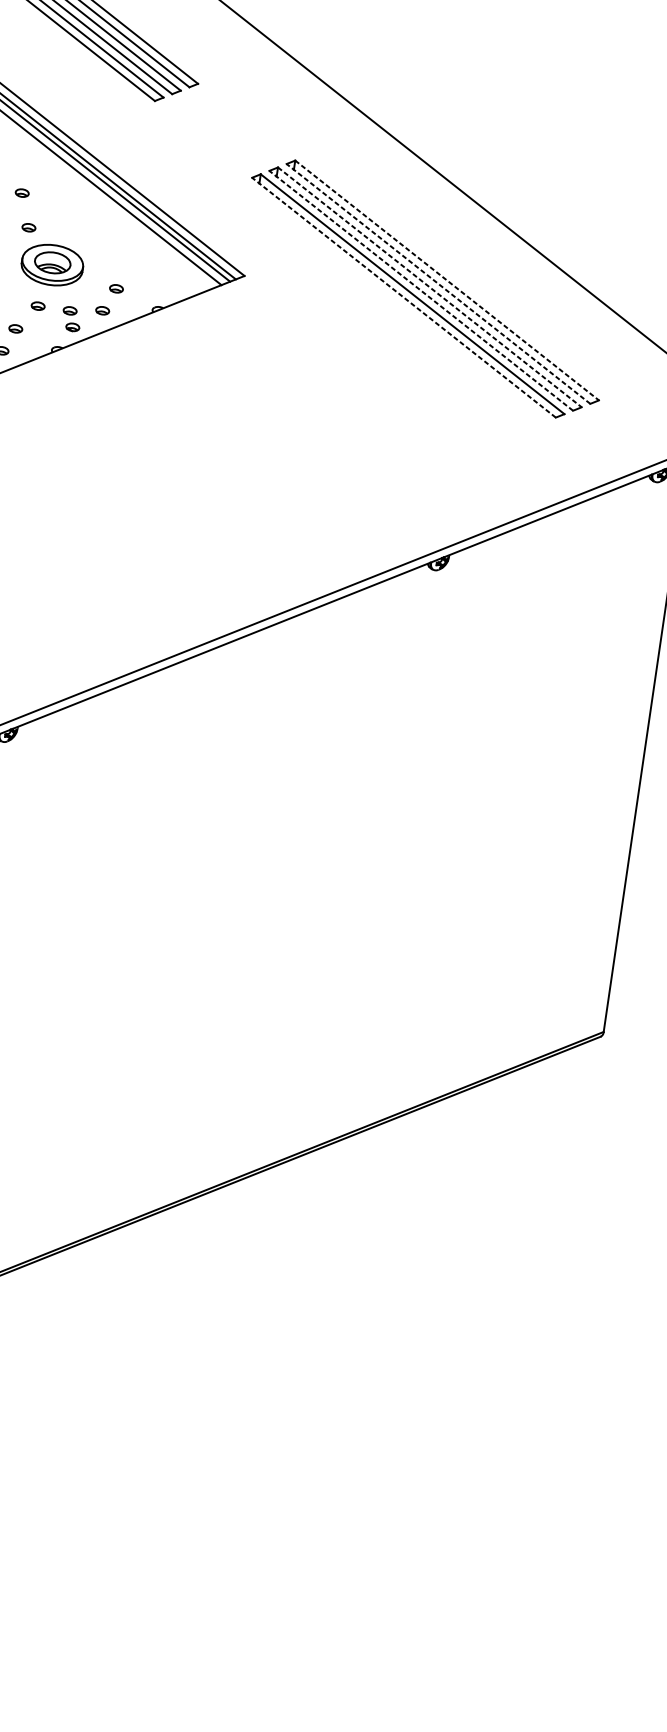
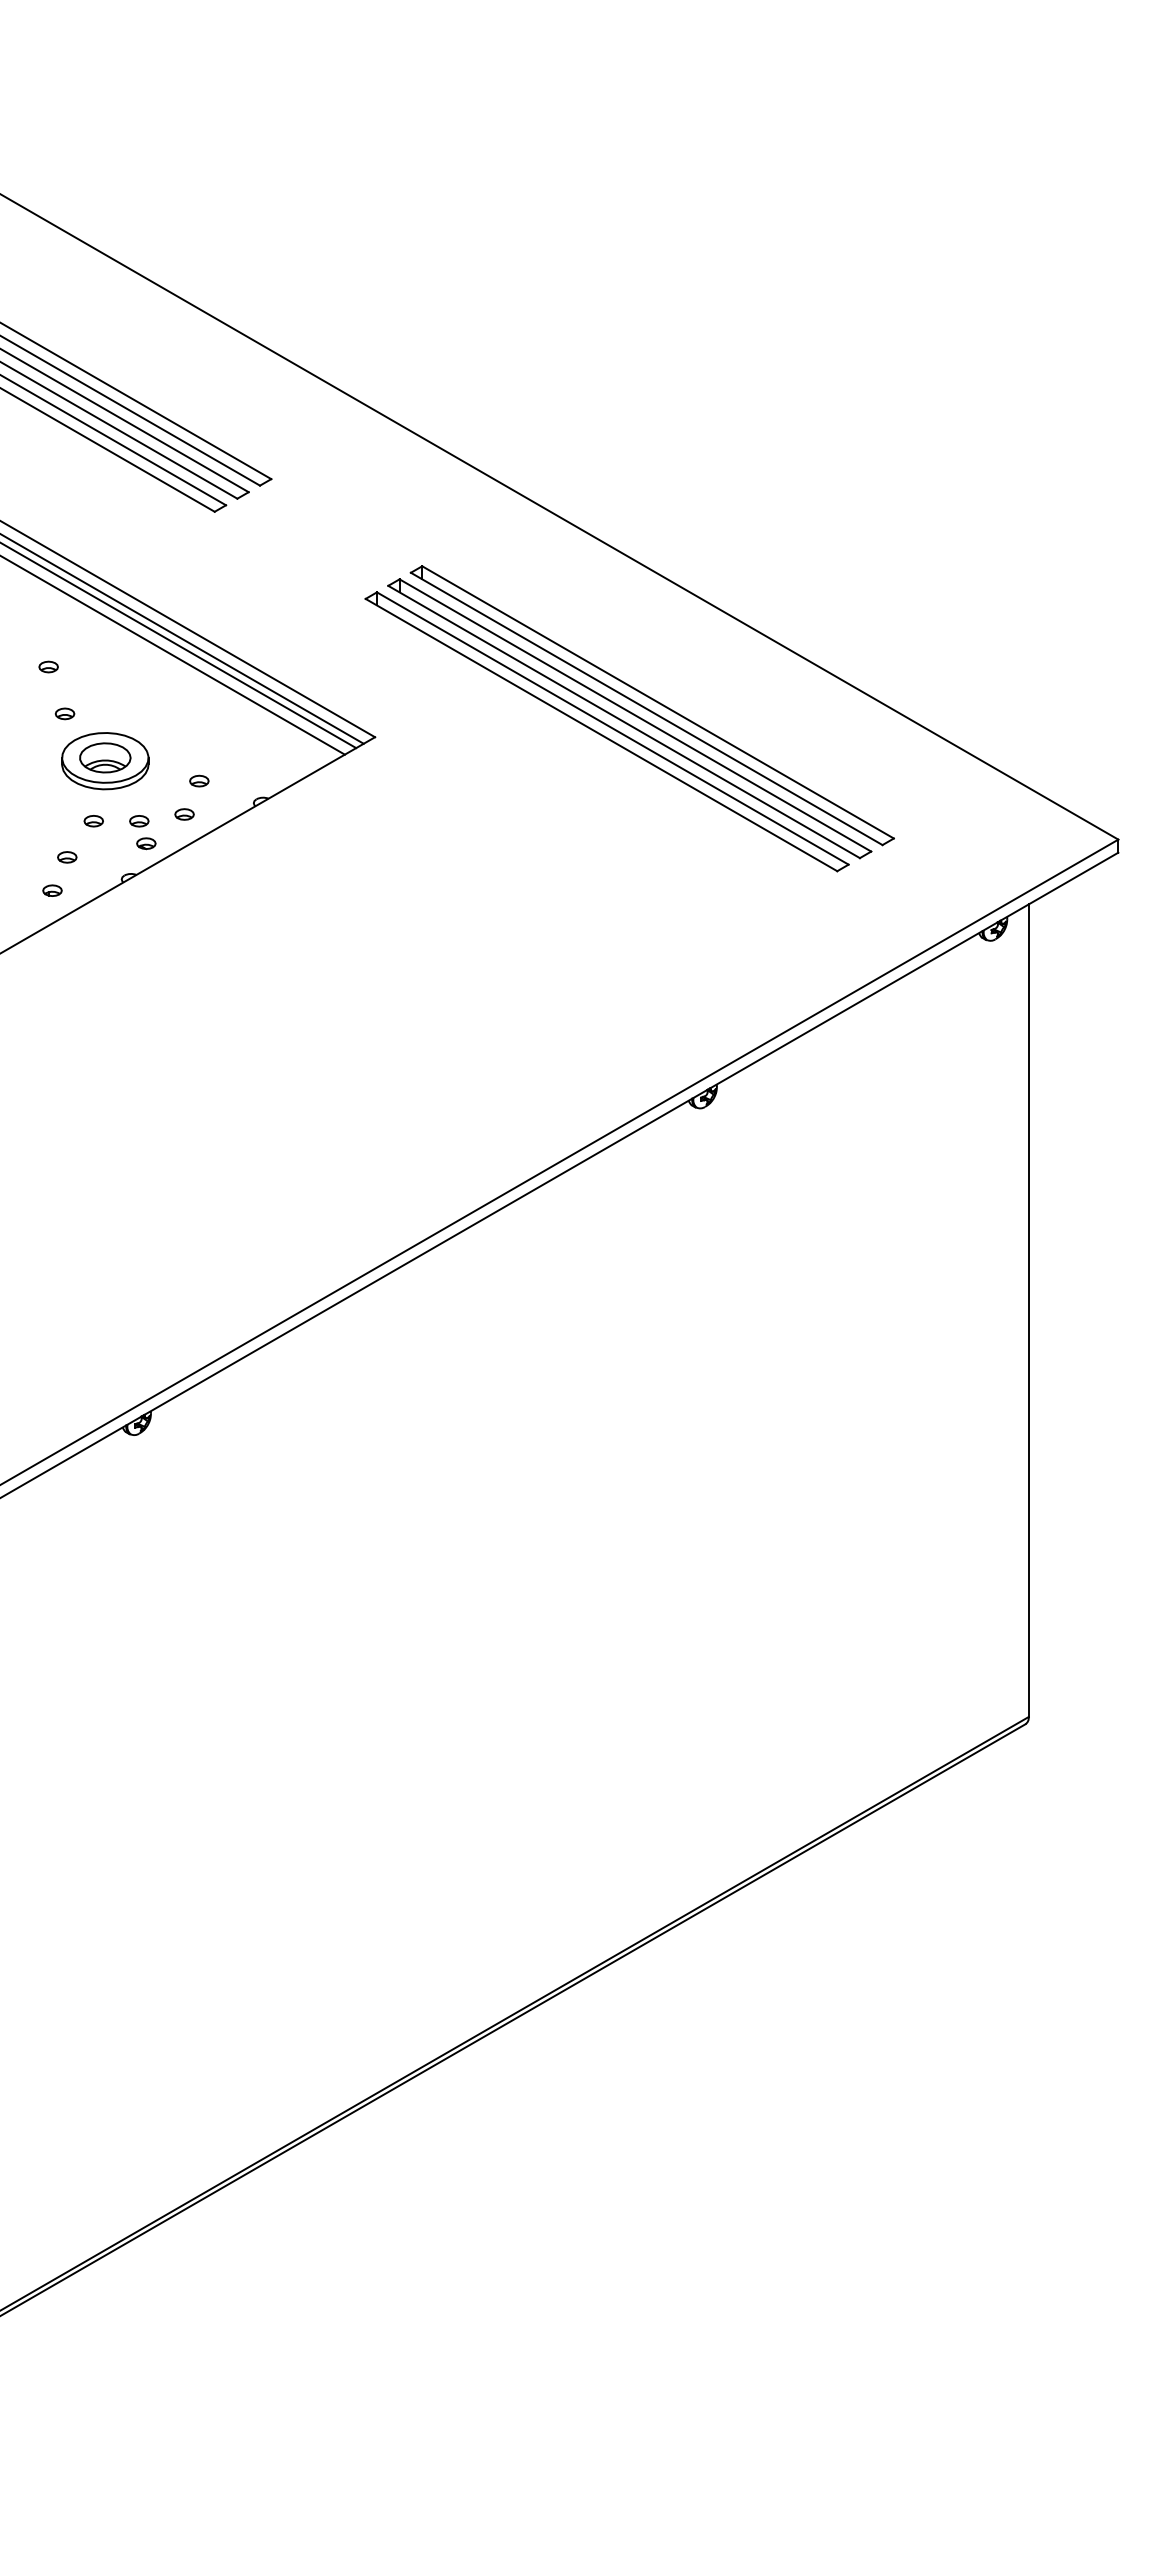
line: (447, 280) -> (658, 702), dashed -> solid
line: (438, 283) -> (646, 708), dashed -> solid
line: (429, 287) -> (635, 715), dashed -> solid
line: (420, 290) -> (623, 721), dashed -> solid
line: (404, 297) -> (601, 734), dashed -> solid

